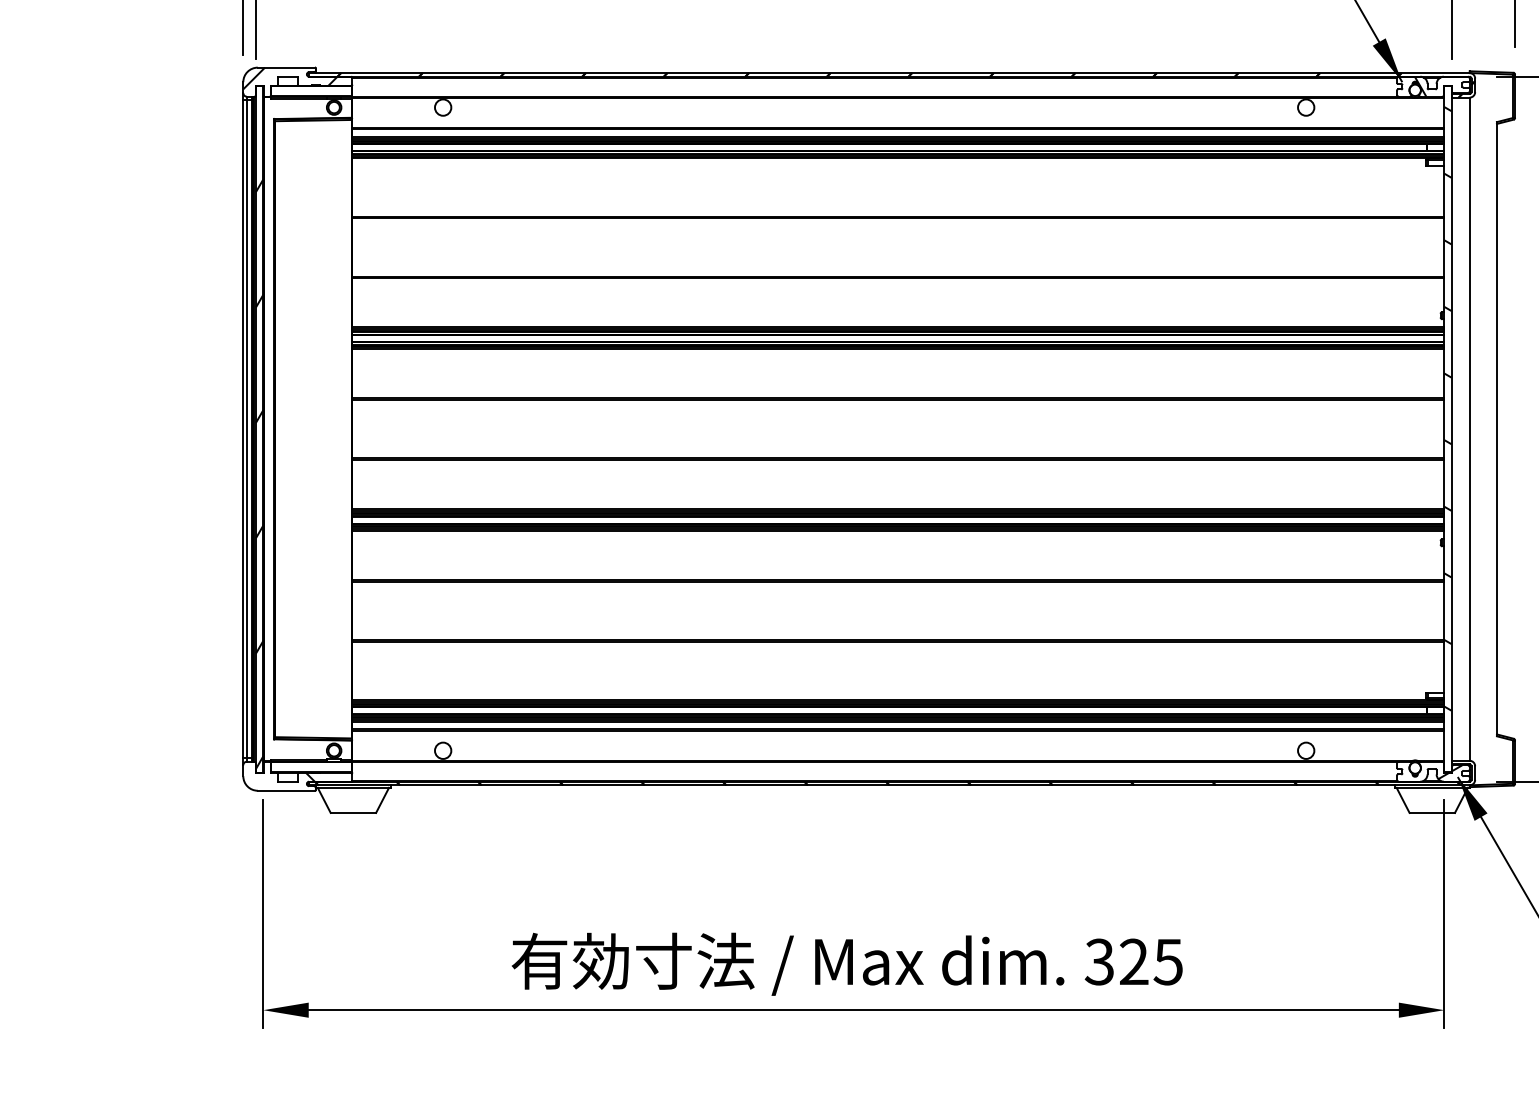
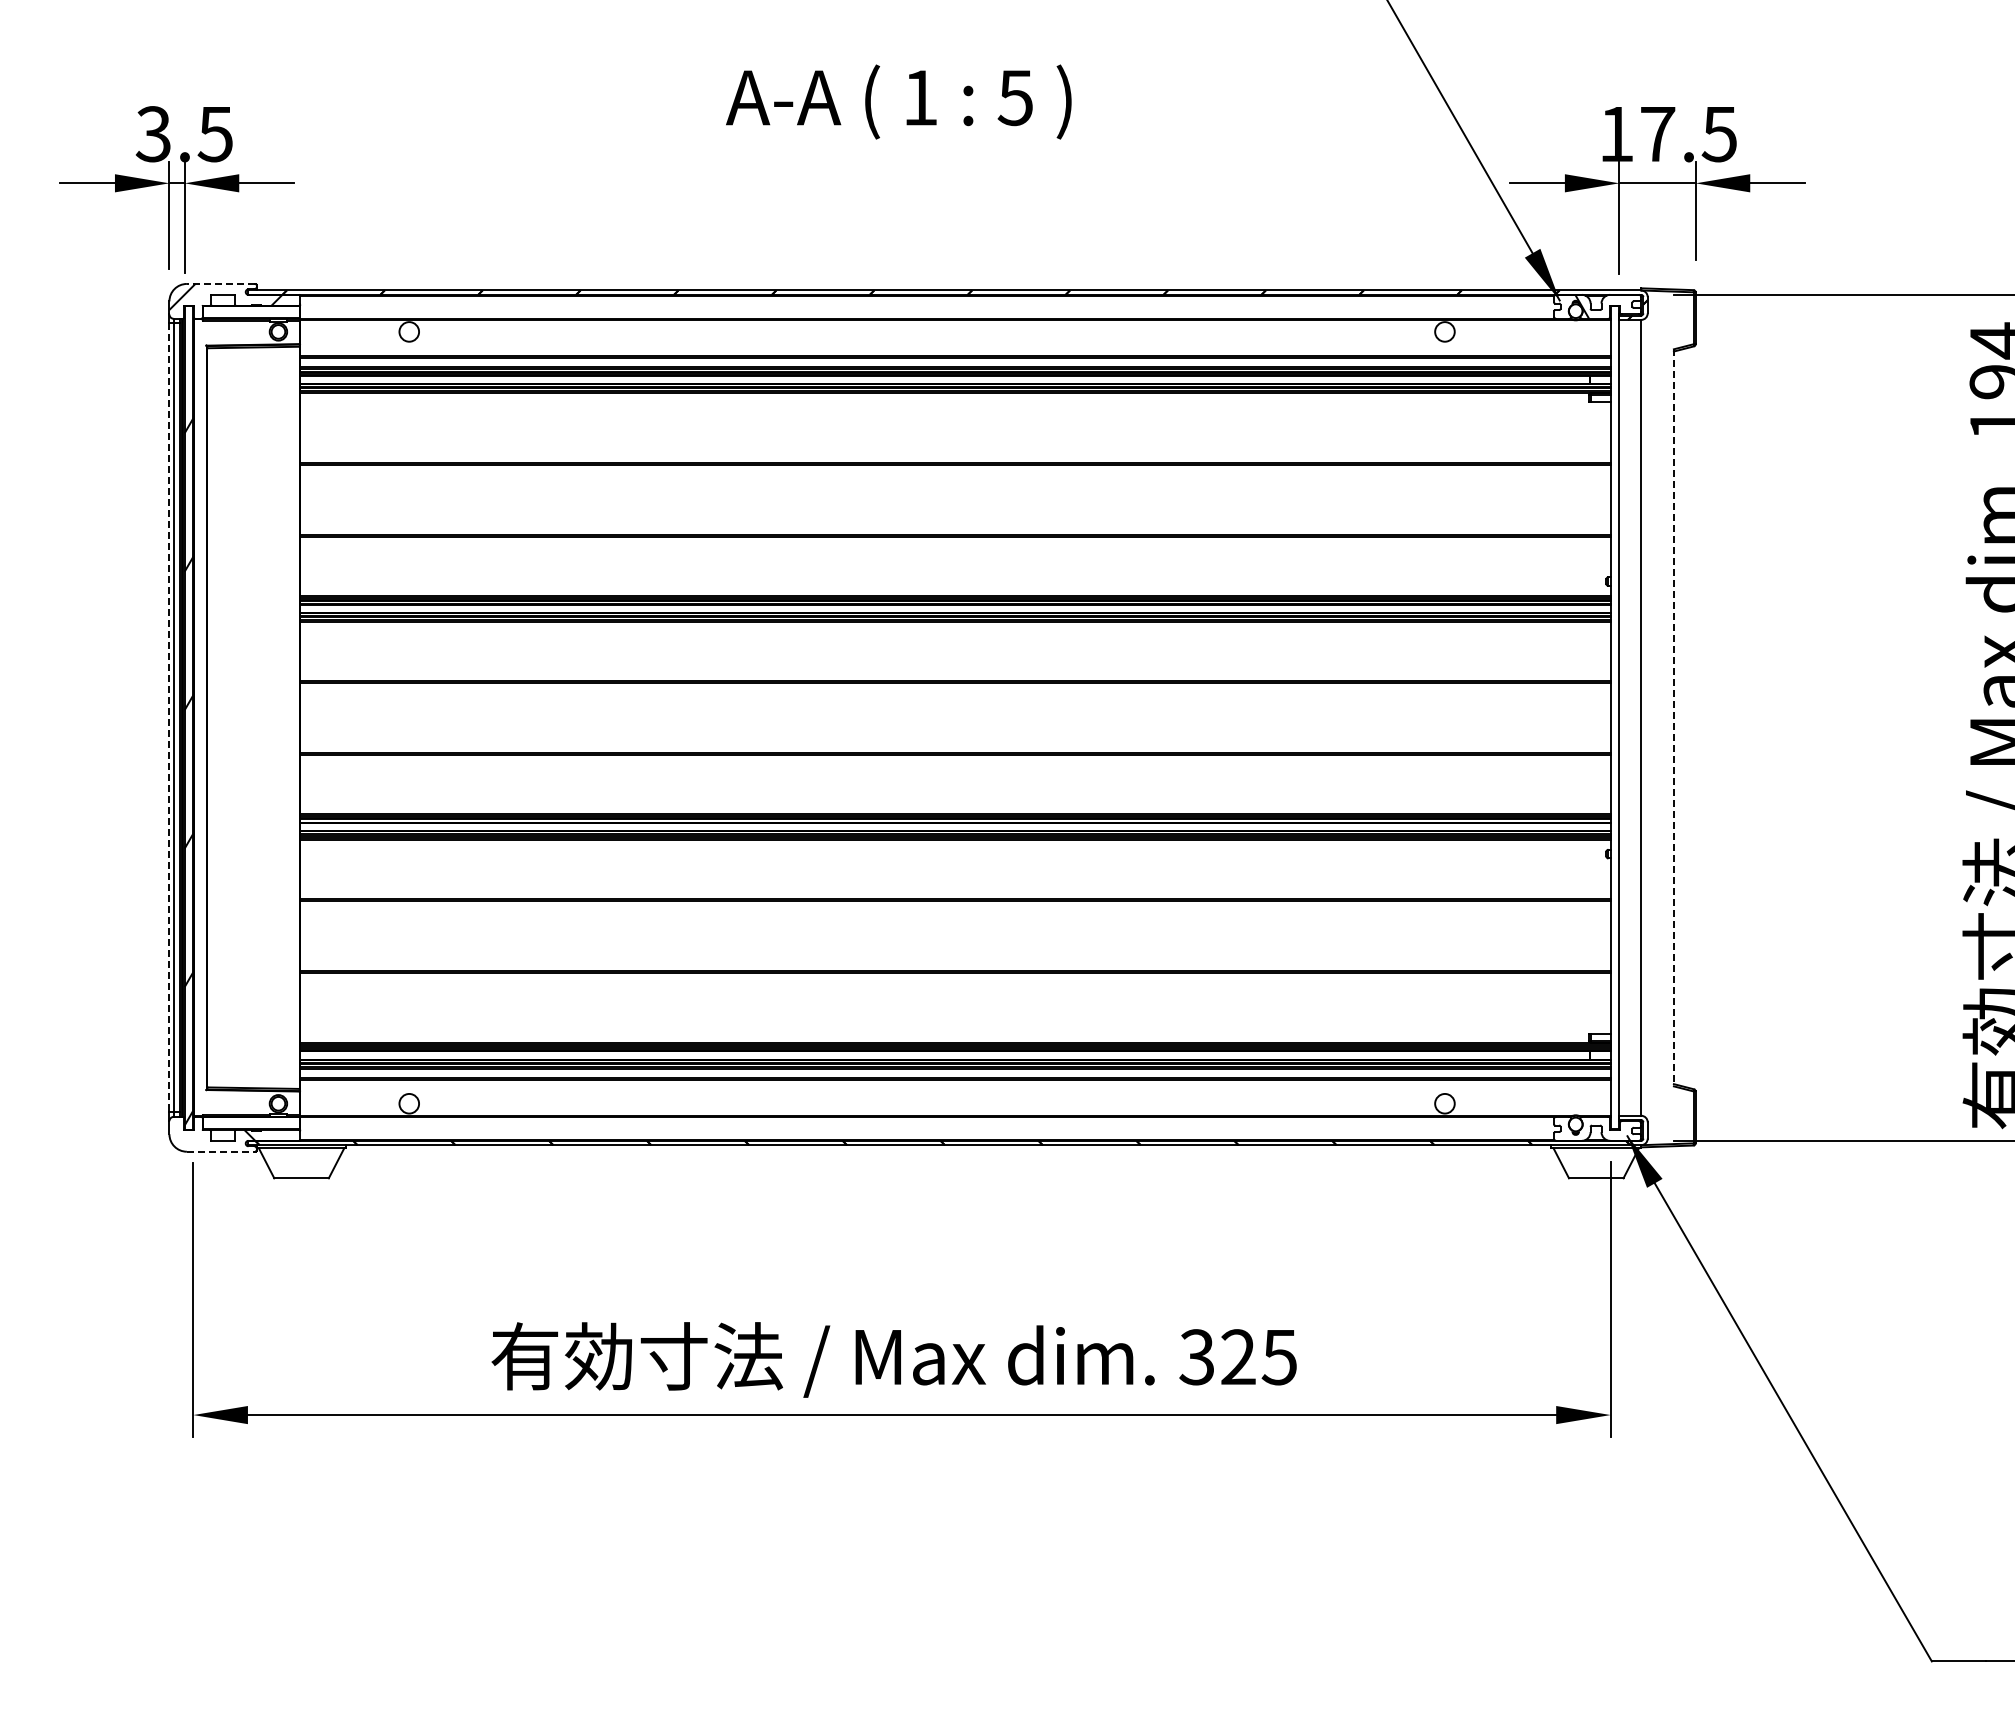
line: (285, 67) -> (220, 283), solid -> dashed
hatch: (1447, 408) -> (1614, 693), removed
line: (243, 428) -> (169, 717), solid -> dashed
line: (1496, 428) -> (1673, 717), solid -> dashed
hatch: (1449, 772) -> (1617, 1129), removed
line: (286, 790) -> (221, 1151), solid -> dashed

